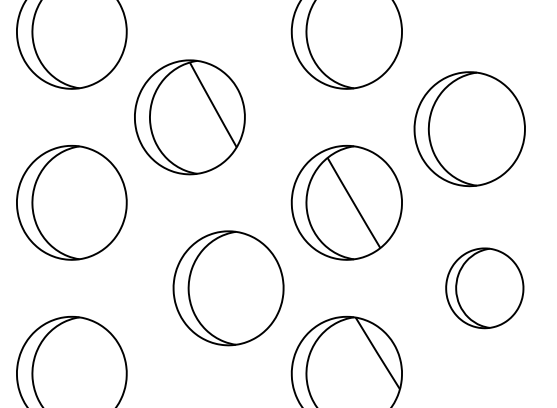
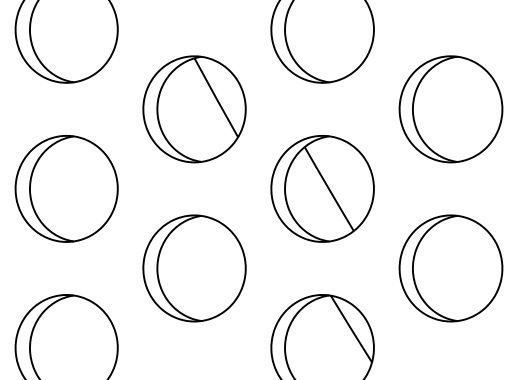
part: (189, 117) -> (194, 109), moved
part: (469, 129) -> (450, 109), moved
part: (228, 288) -> (194, 268), moved
part: (484, 288) -> (450, 268), size x1.43

